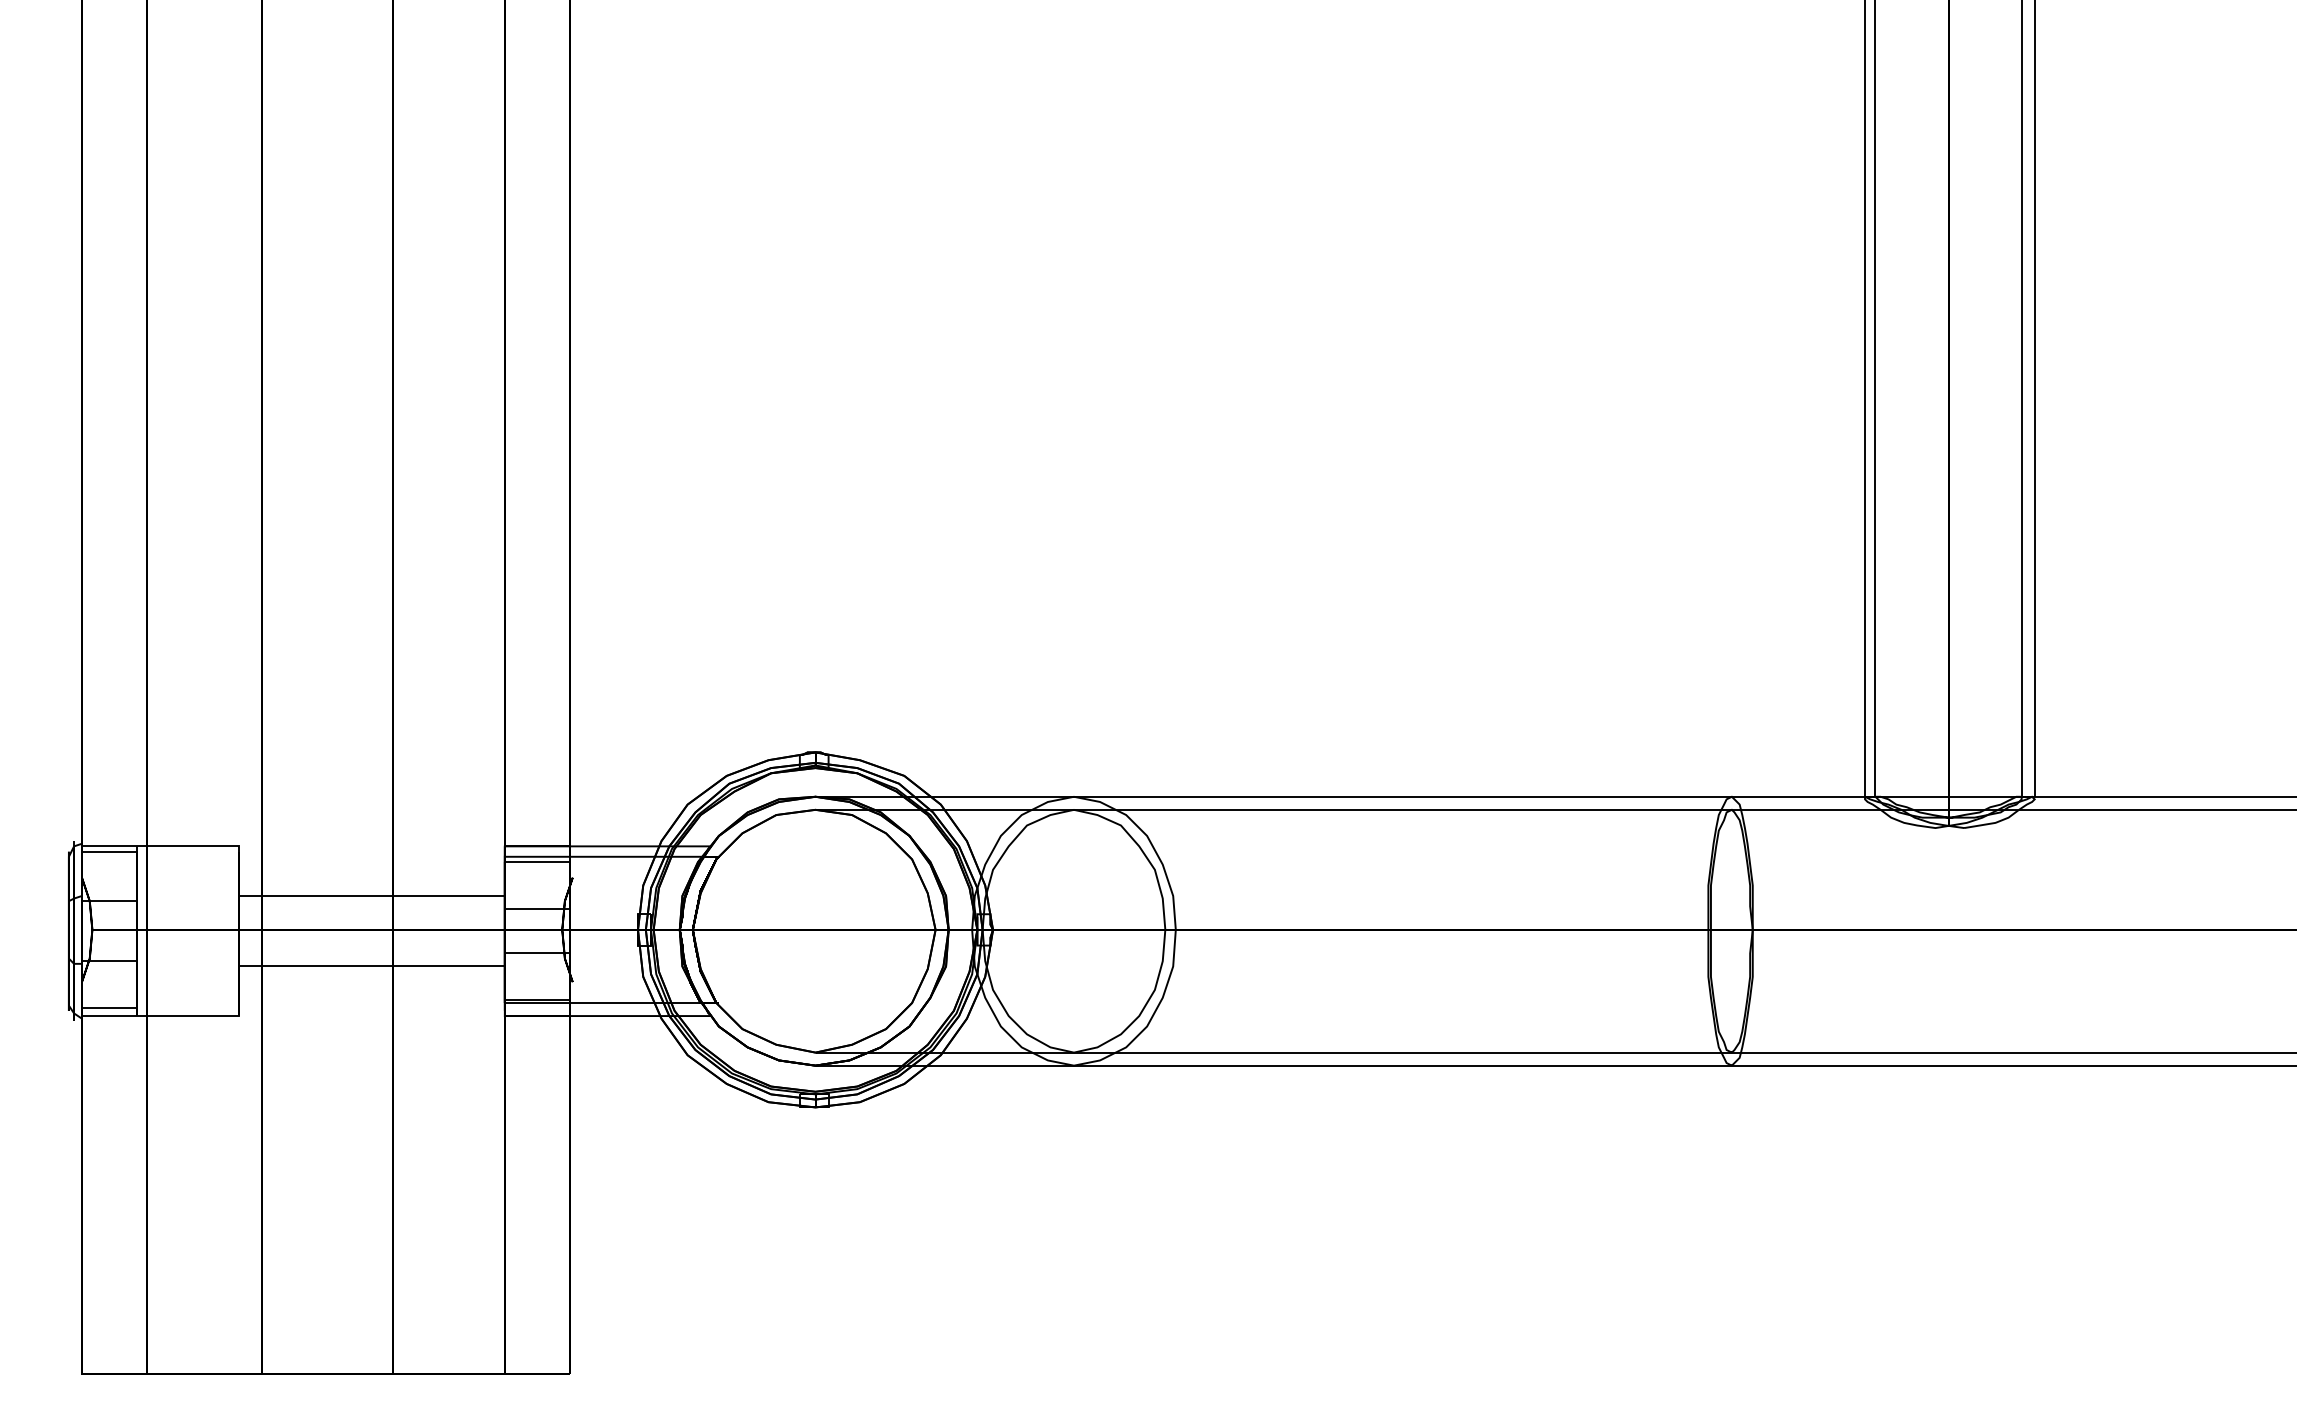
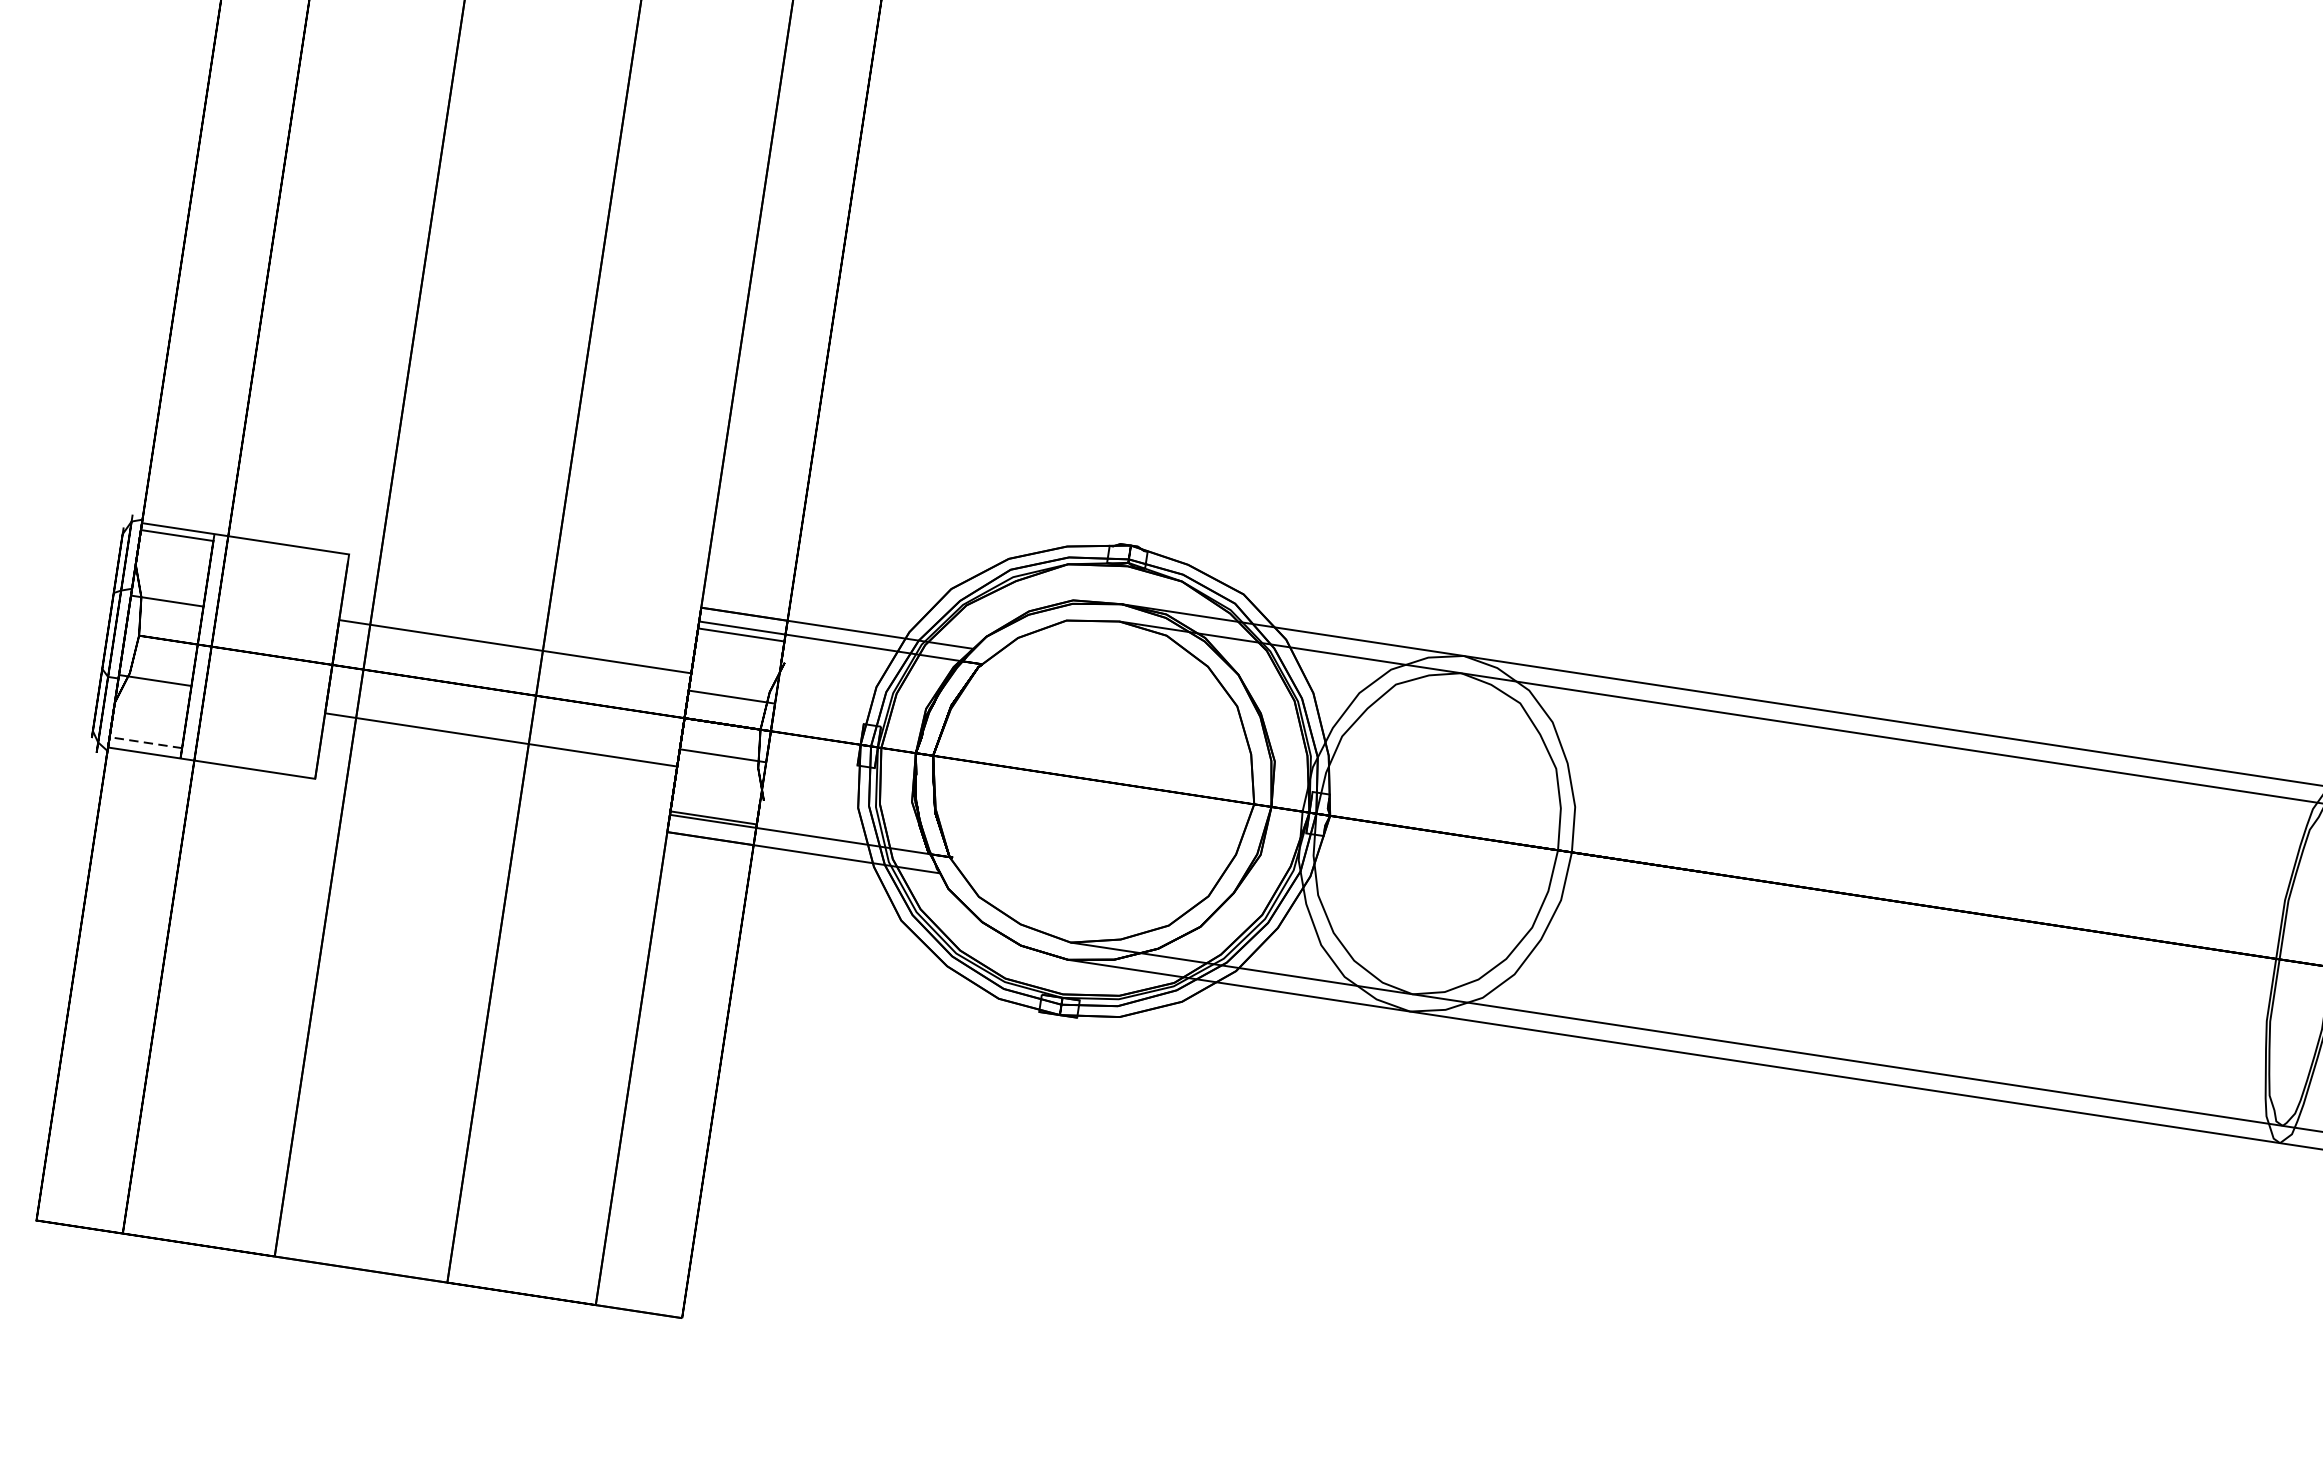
line: (108, 1008) -> (144, 742), solid -> dashed

